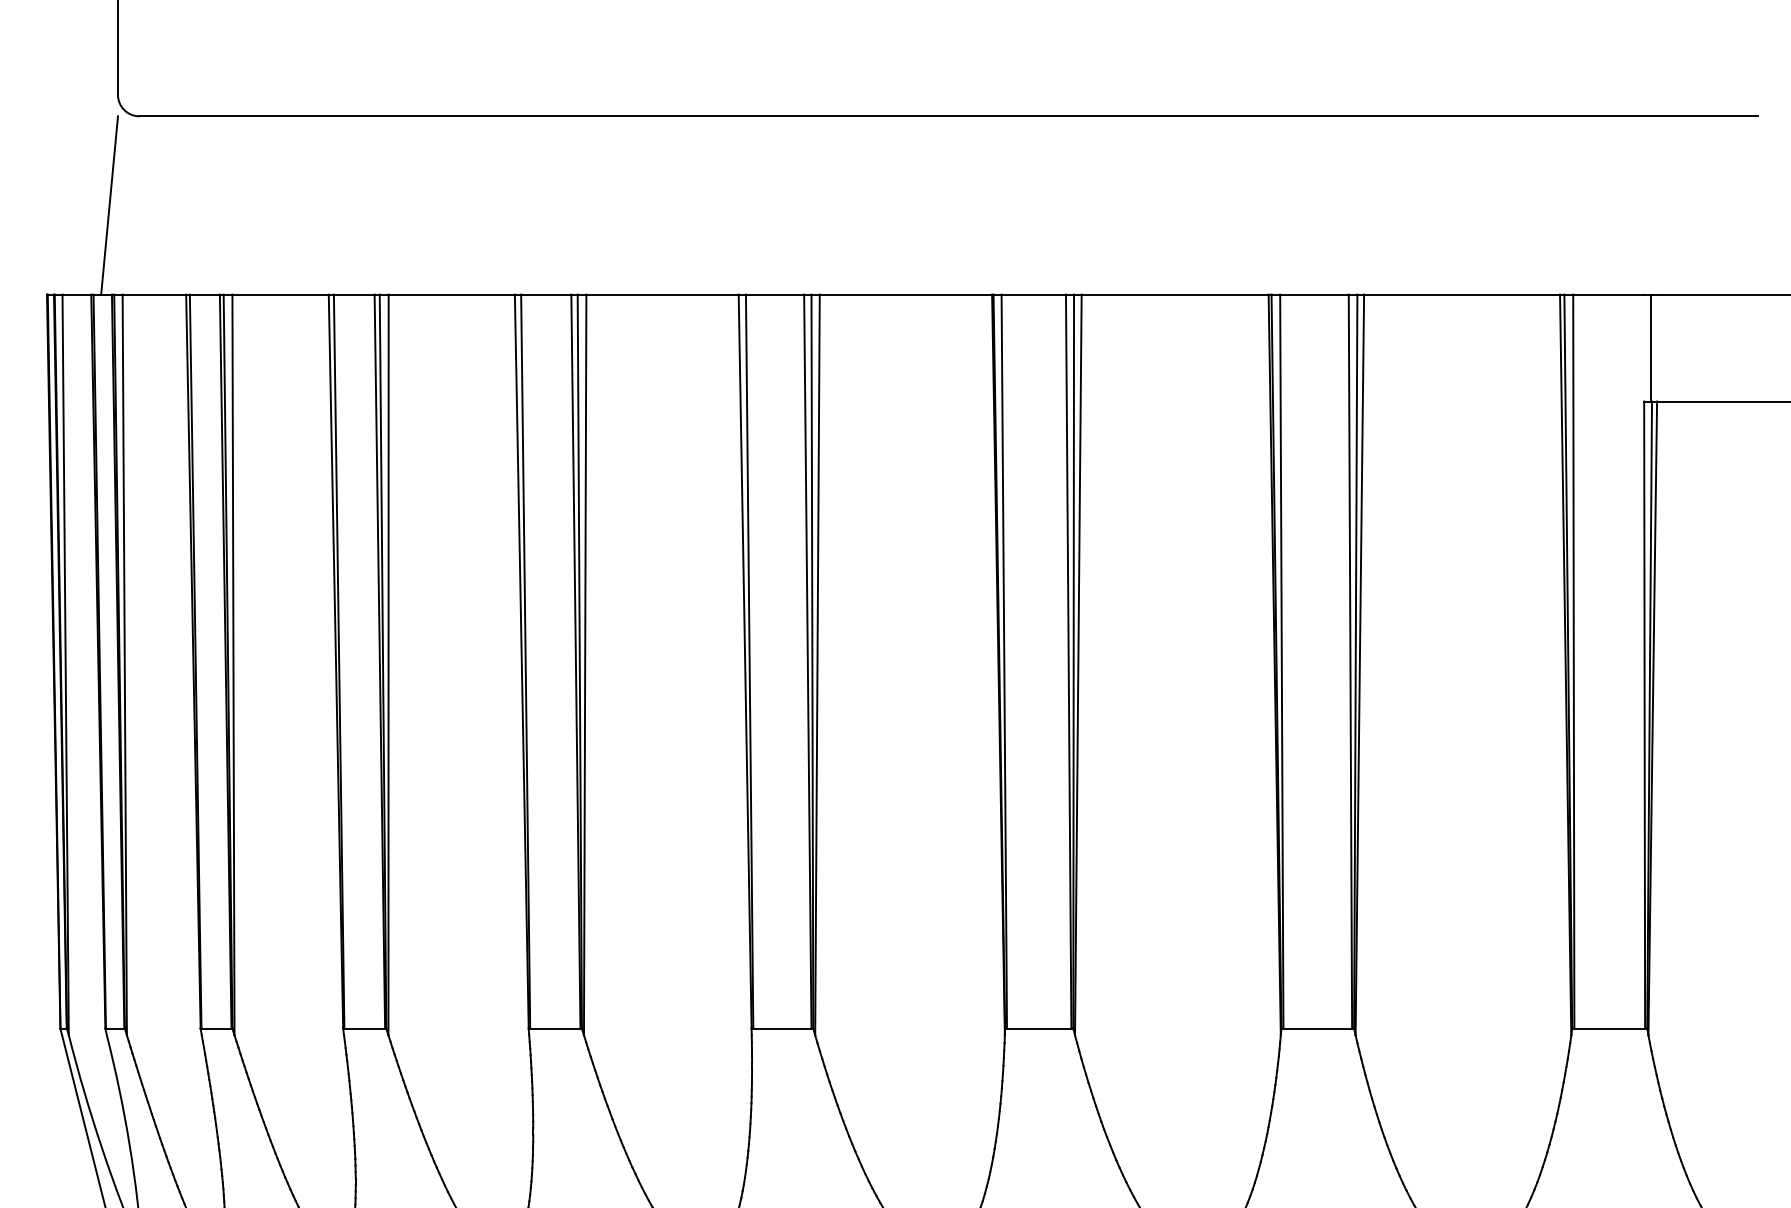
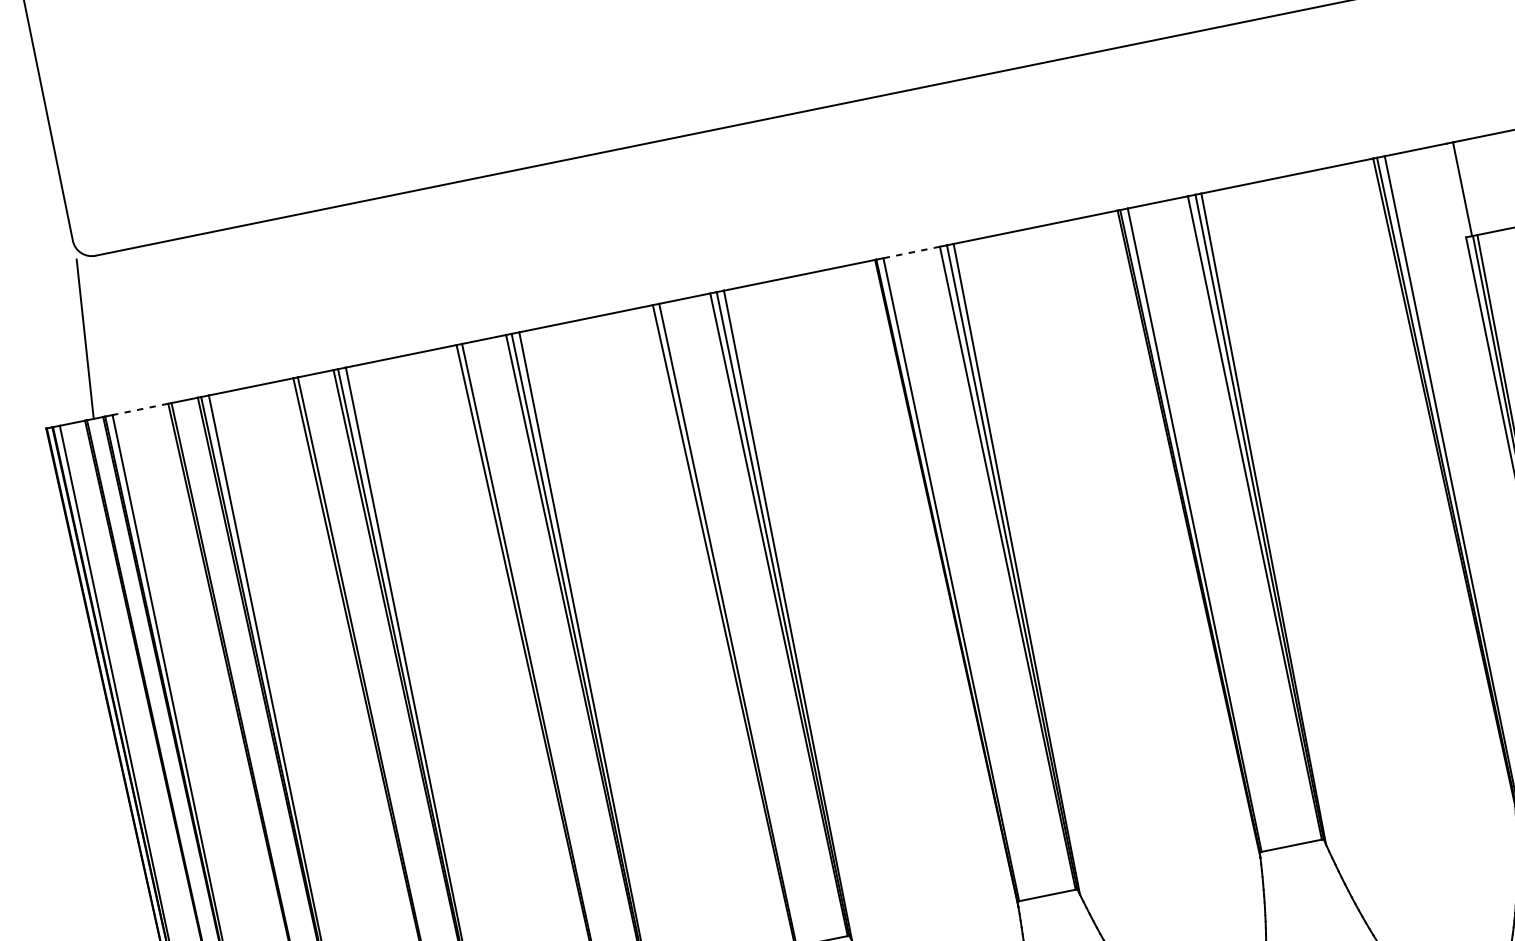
line: (154, 294) -> (140, 409), solid -> dashed
line: (1033, 294) -> (911, 252), solid -> dashed

